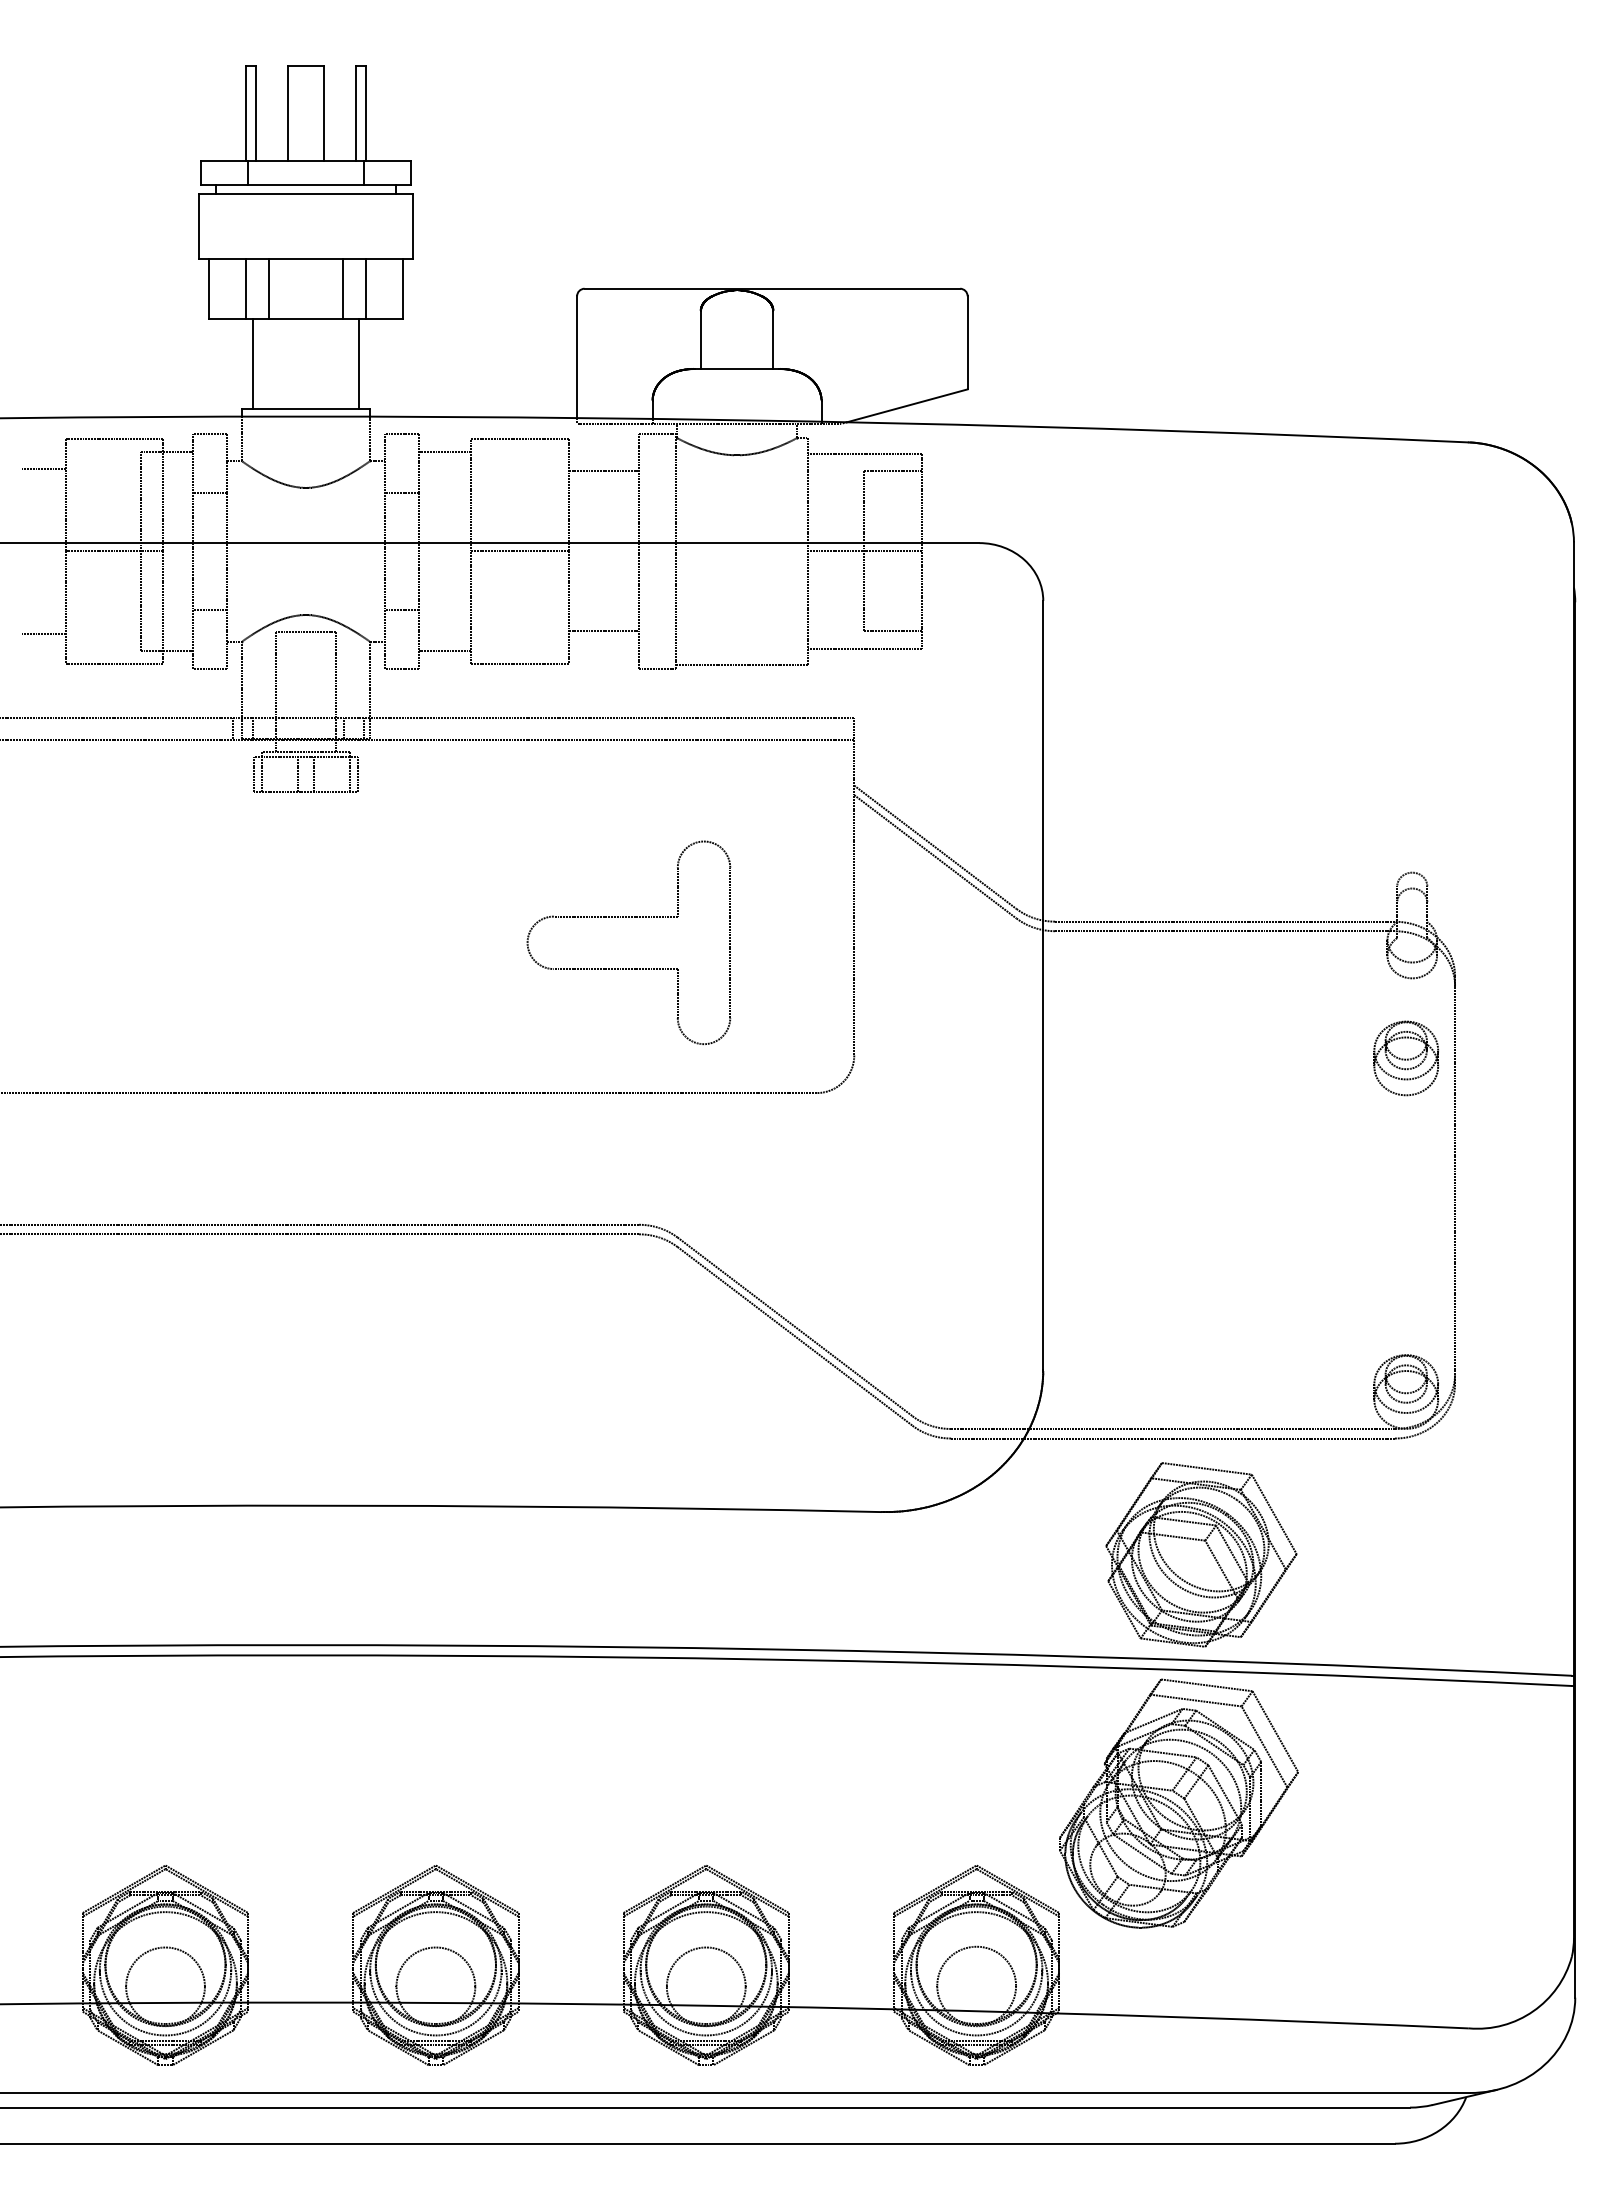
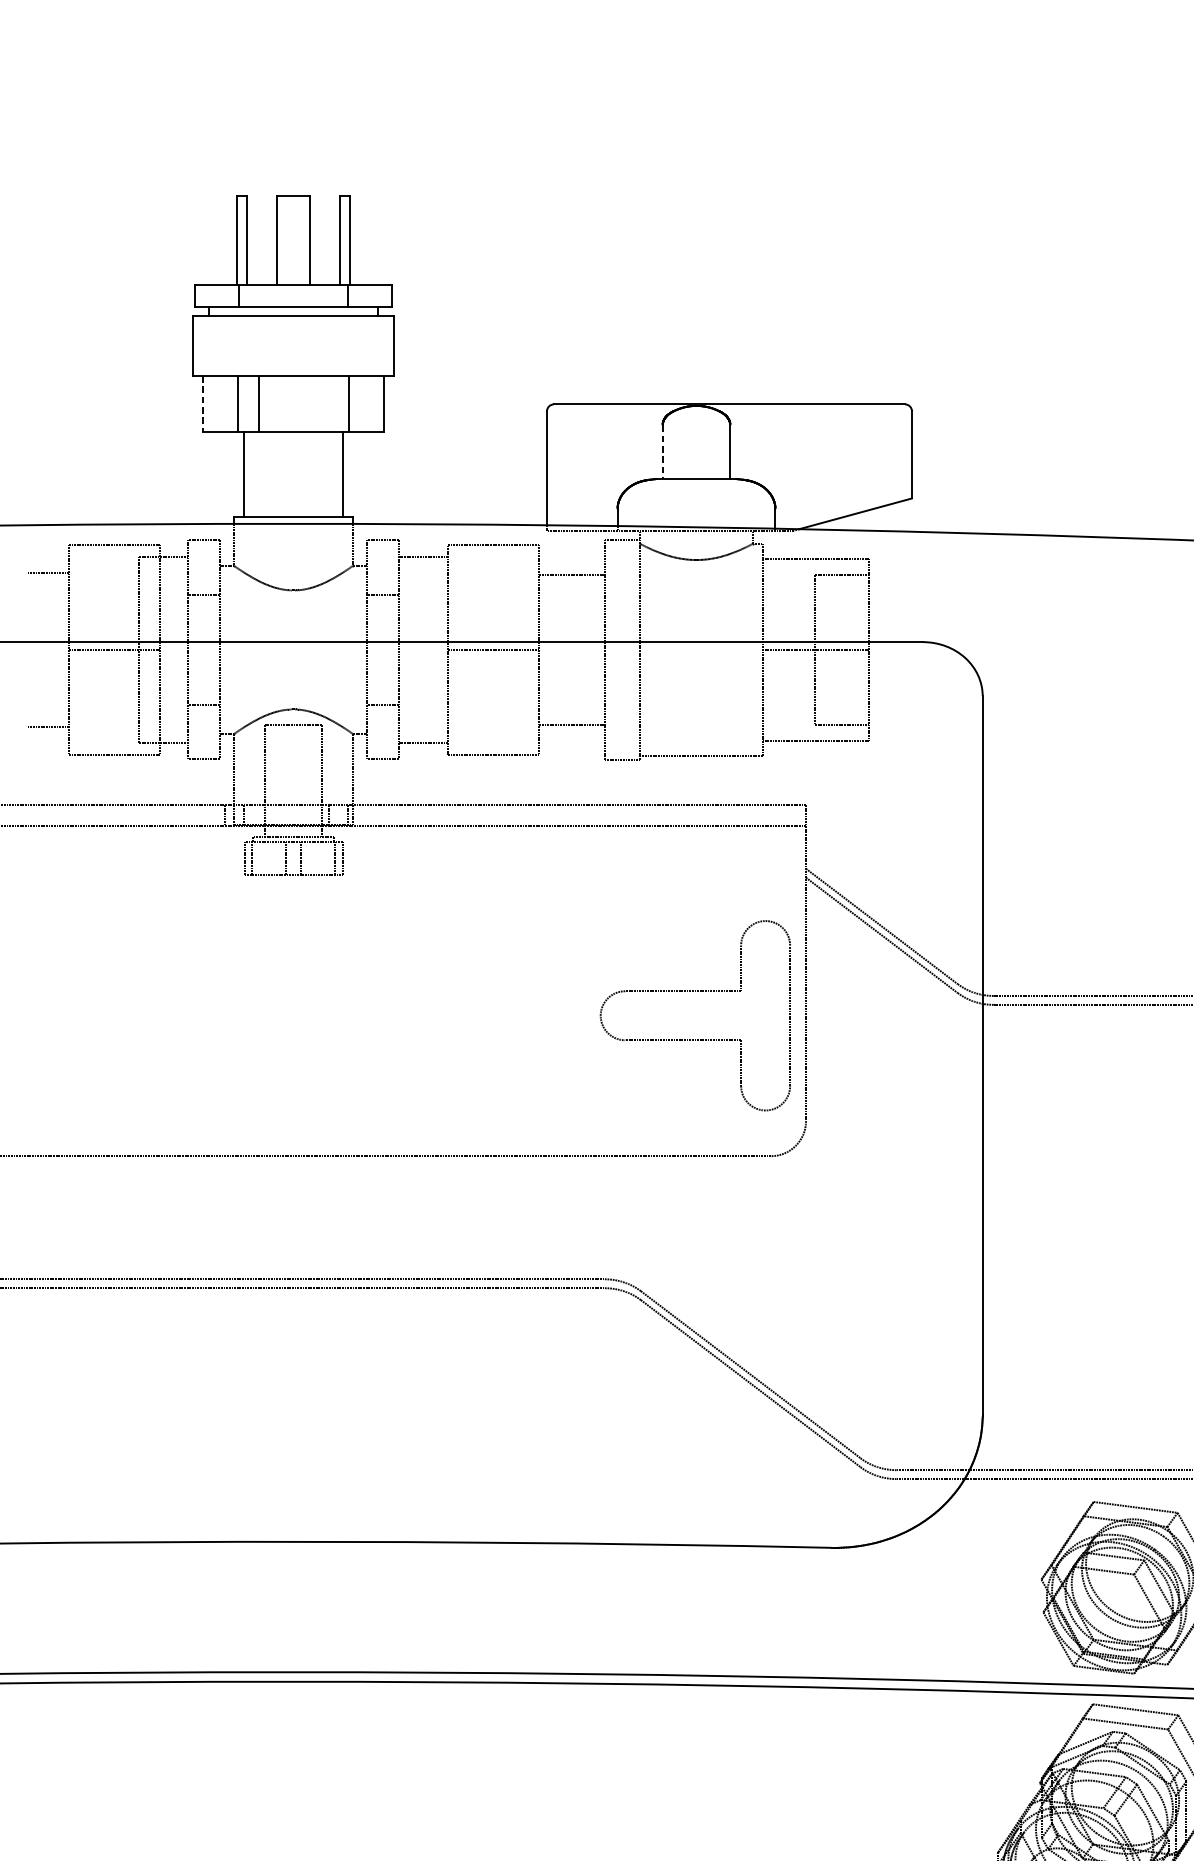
line: (342, 288) -> (327, 404), removed
line: (208, 289) -> (202, 405), solid -> dashed
line: (700, 340) -> (662, 452), solid -> dashed
part: (628, 917) -> (695, 992), moved

